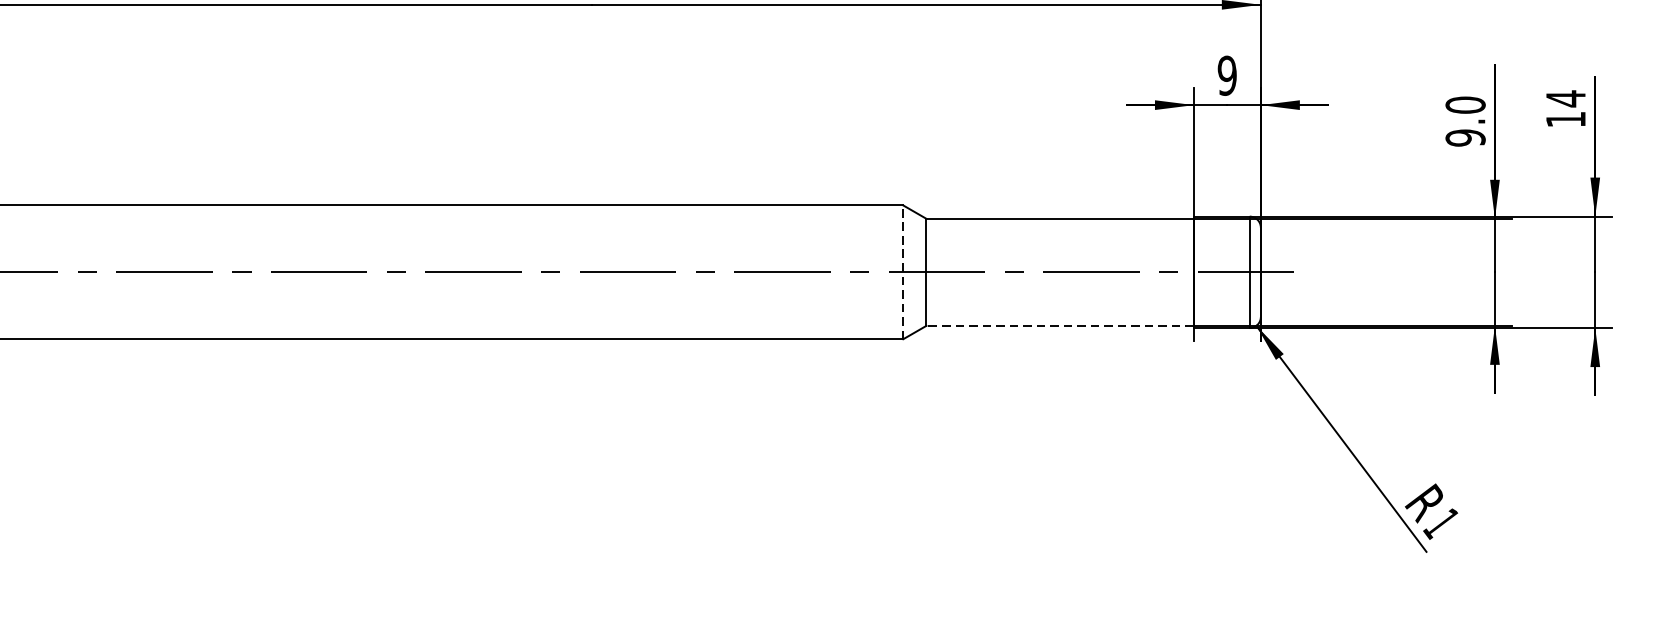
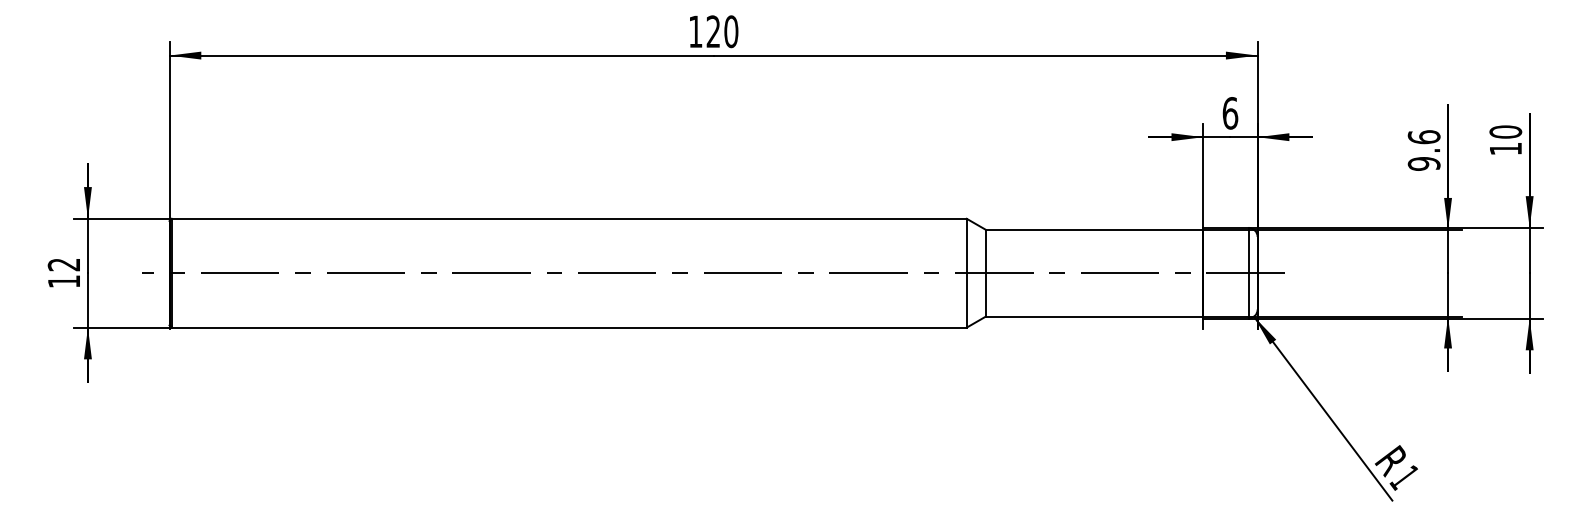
text: (1227, 75) -> (1230, 113), 9 -> 6
text: (1565, 99) -> (1505, 132), 14 -> 10
text: (1464, 105) -> (1423, 137), 9.0 -> 9.6
line: (902, 271) -> (966, 272), dashed -> solid
line: (1060, 325) -> (1094, 316), dashed -> solid

